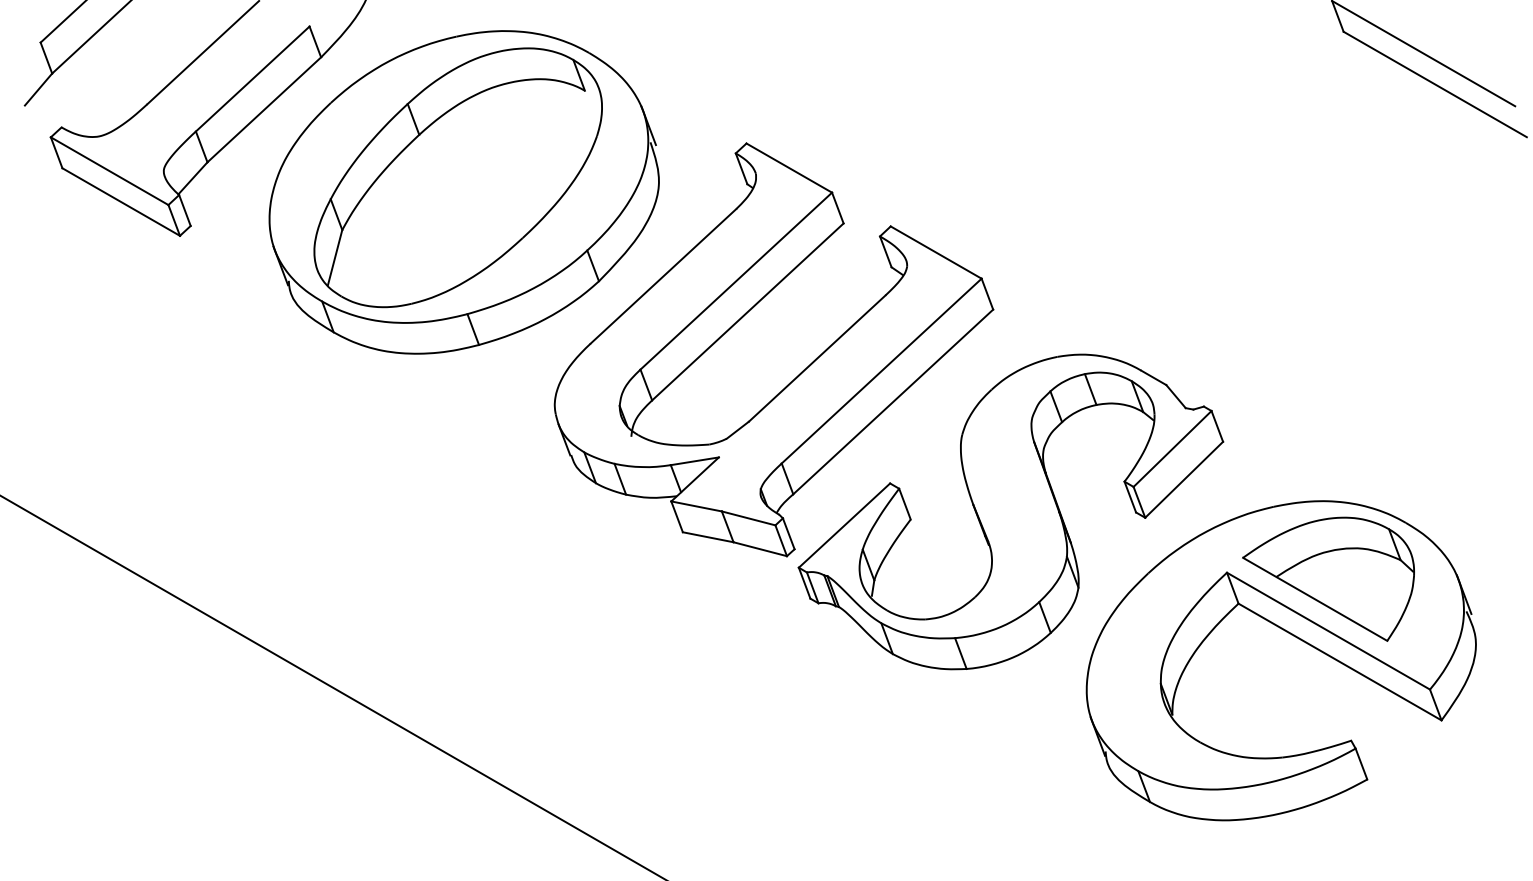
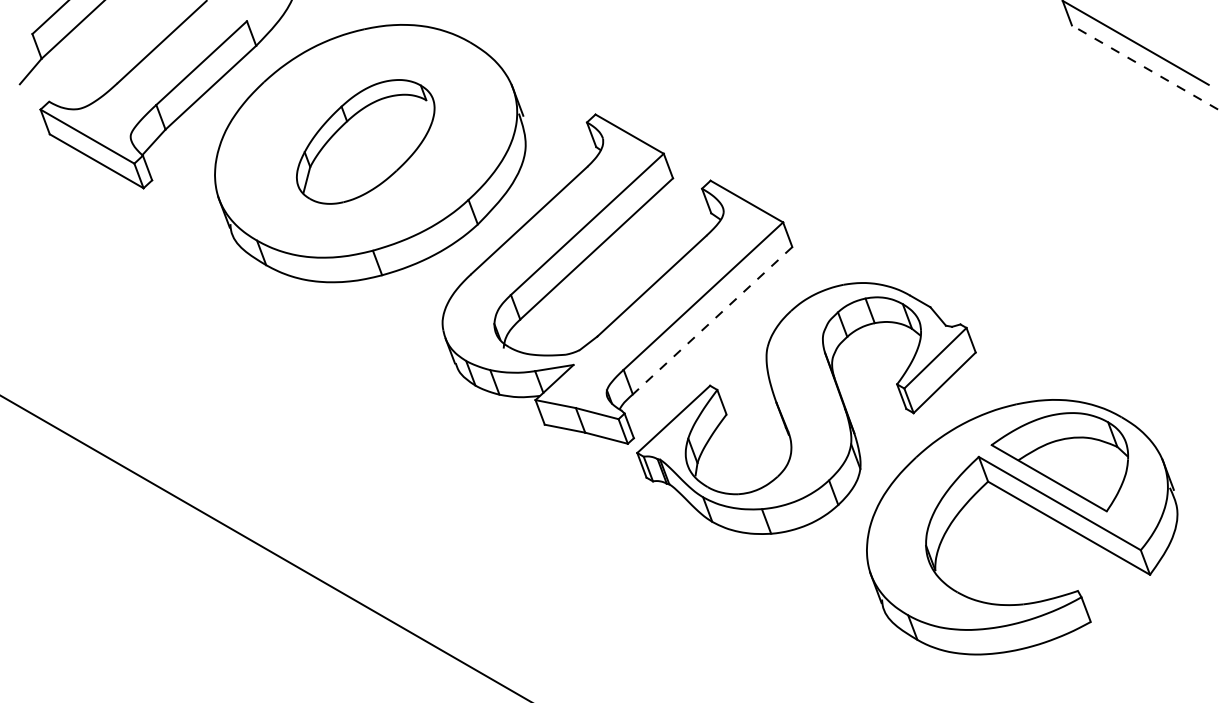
line: (1434, 84) -> (1144, 67), solid -> dashed
part: (458, 177) -> (365, 141), size x0.6
line: (893, 401) -> (712, 320), solid -> dashed

